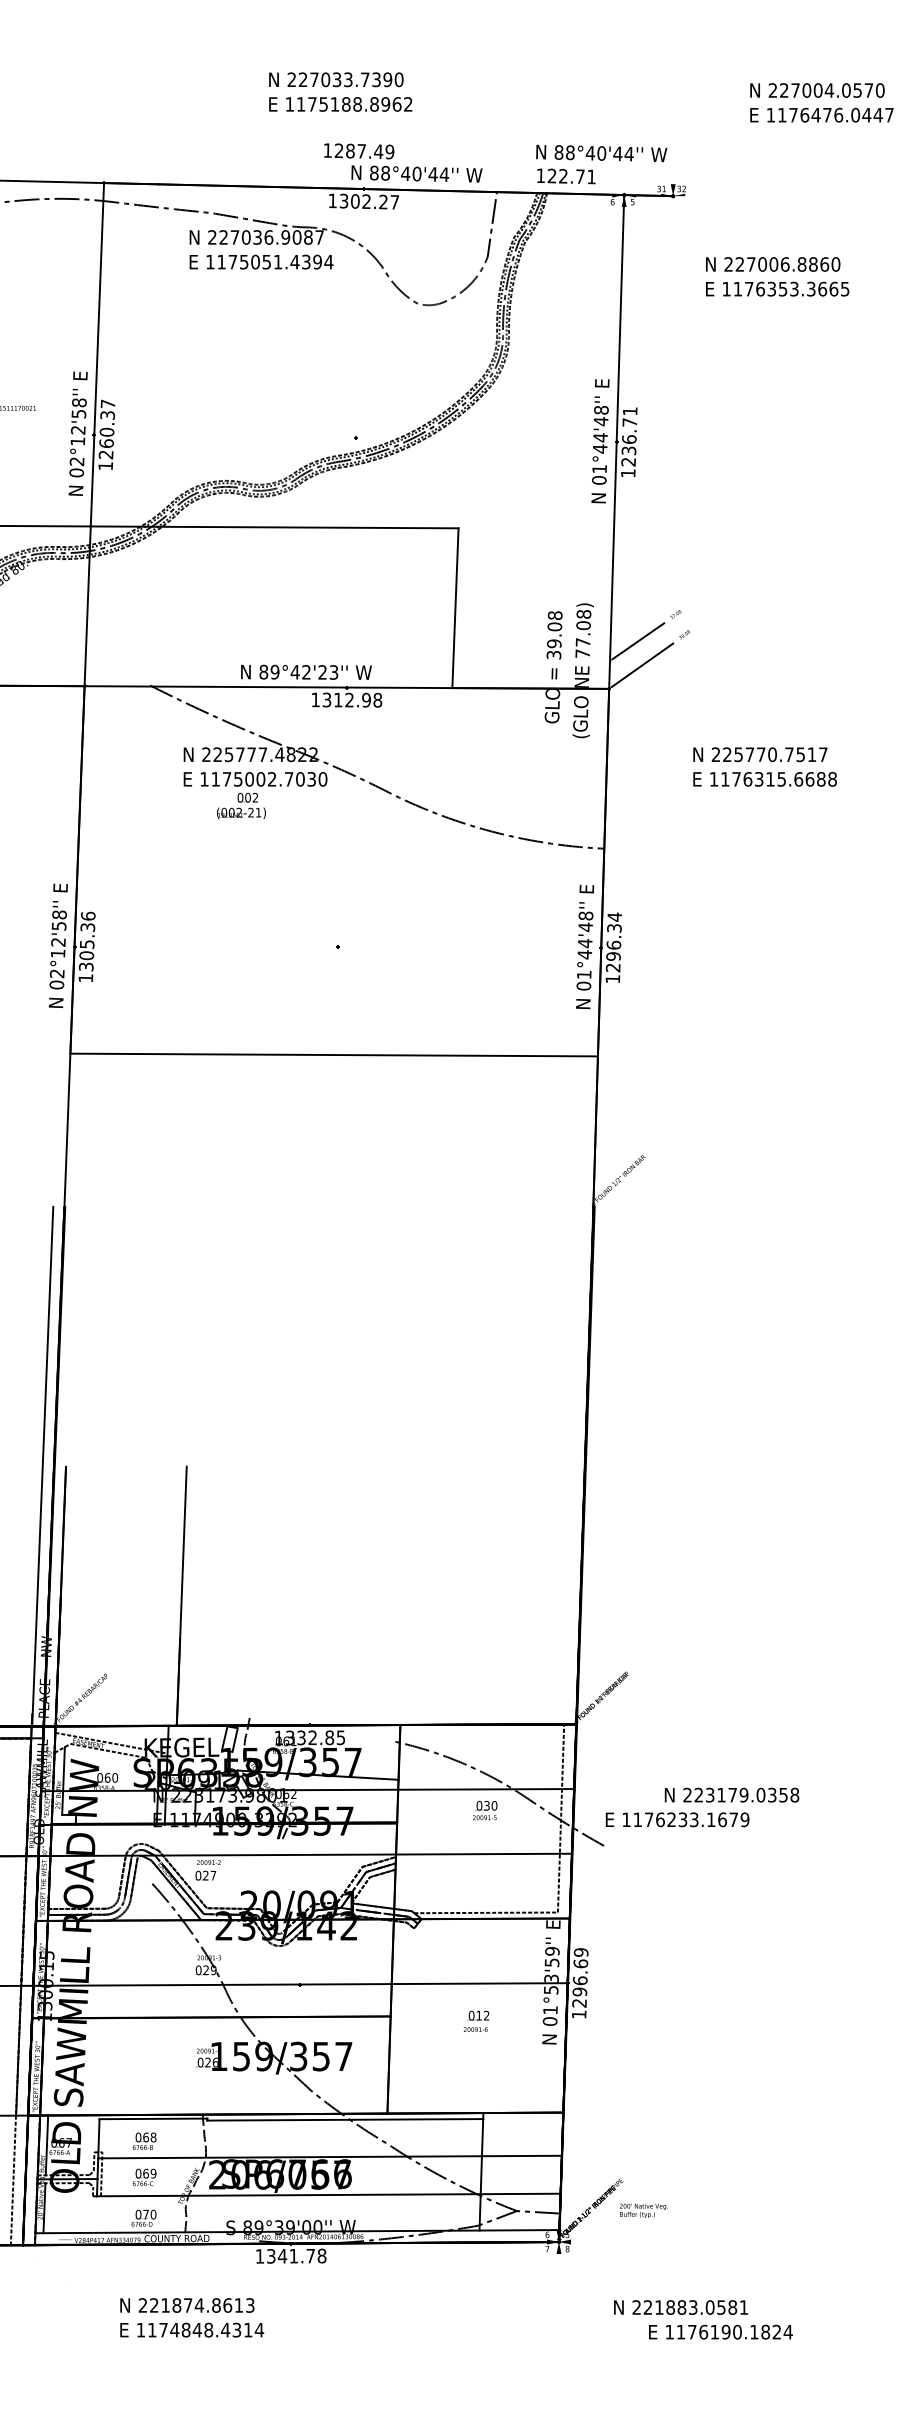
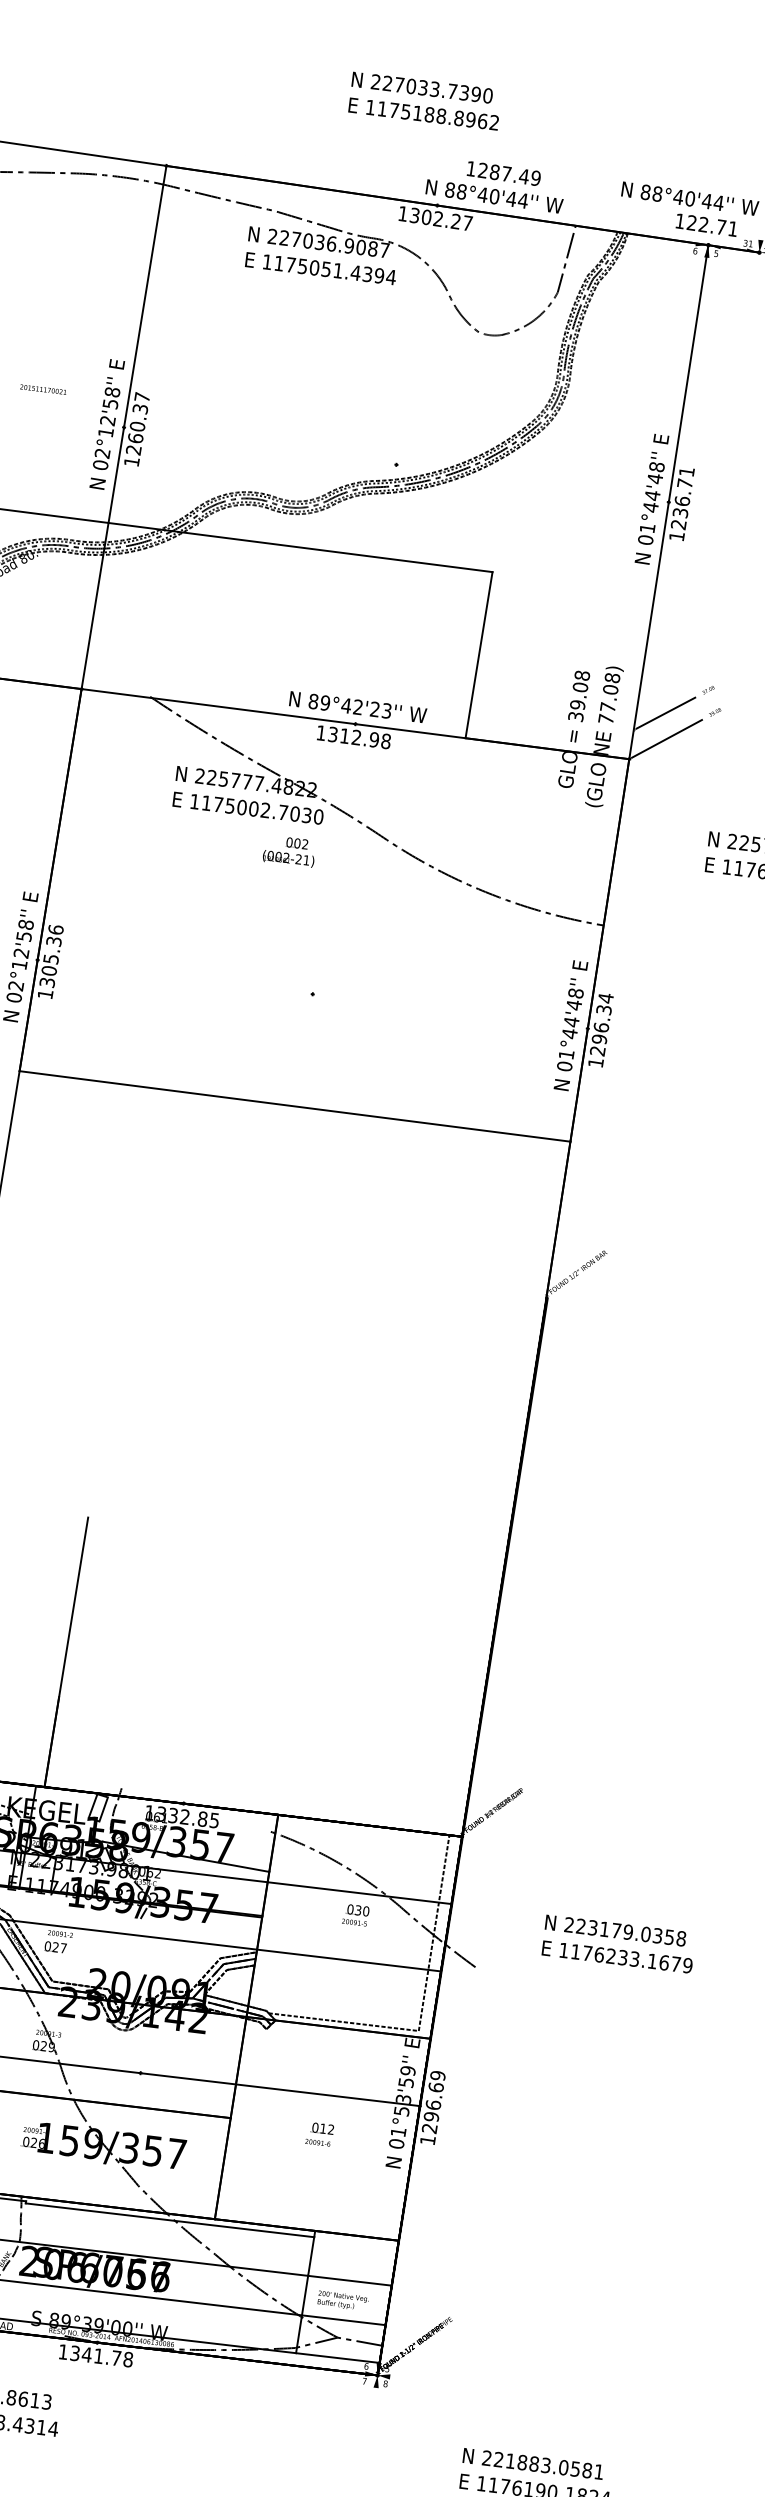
text: (359, 151) -> (504, 173), moved
text: (566, 176) -> (706, 225), moved
text: (306, 671) -> (358, 706), moved
text: (241, 806) -> (289, 851), moved
text: (677, 1819) -> (617, 1956), moved
text: (643, 2210) -> (342, 2300), moved
text: (680, 2307) -> (532, 2463), moved

